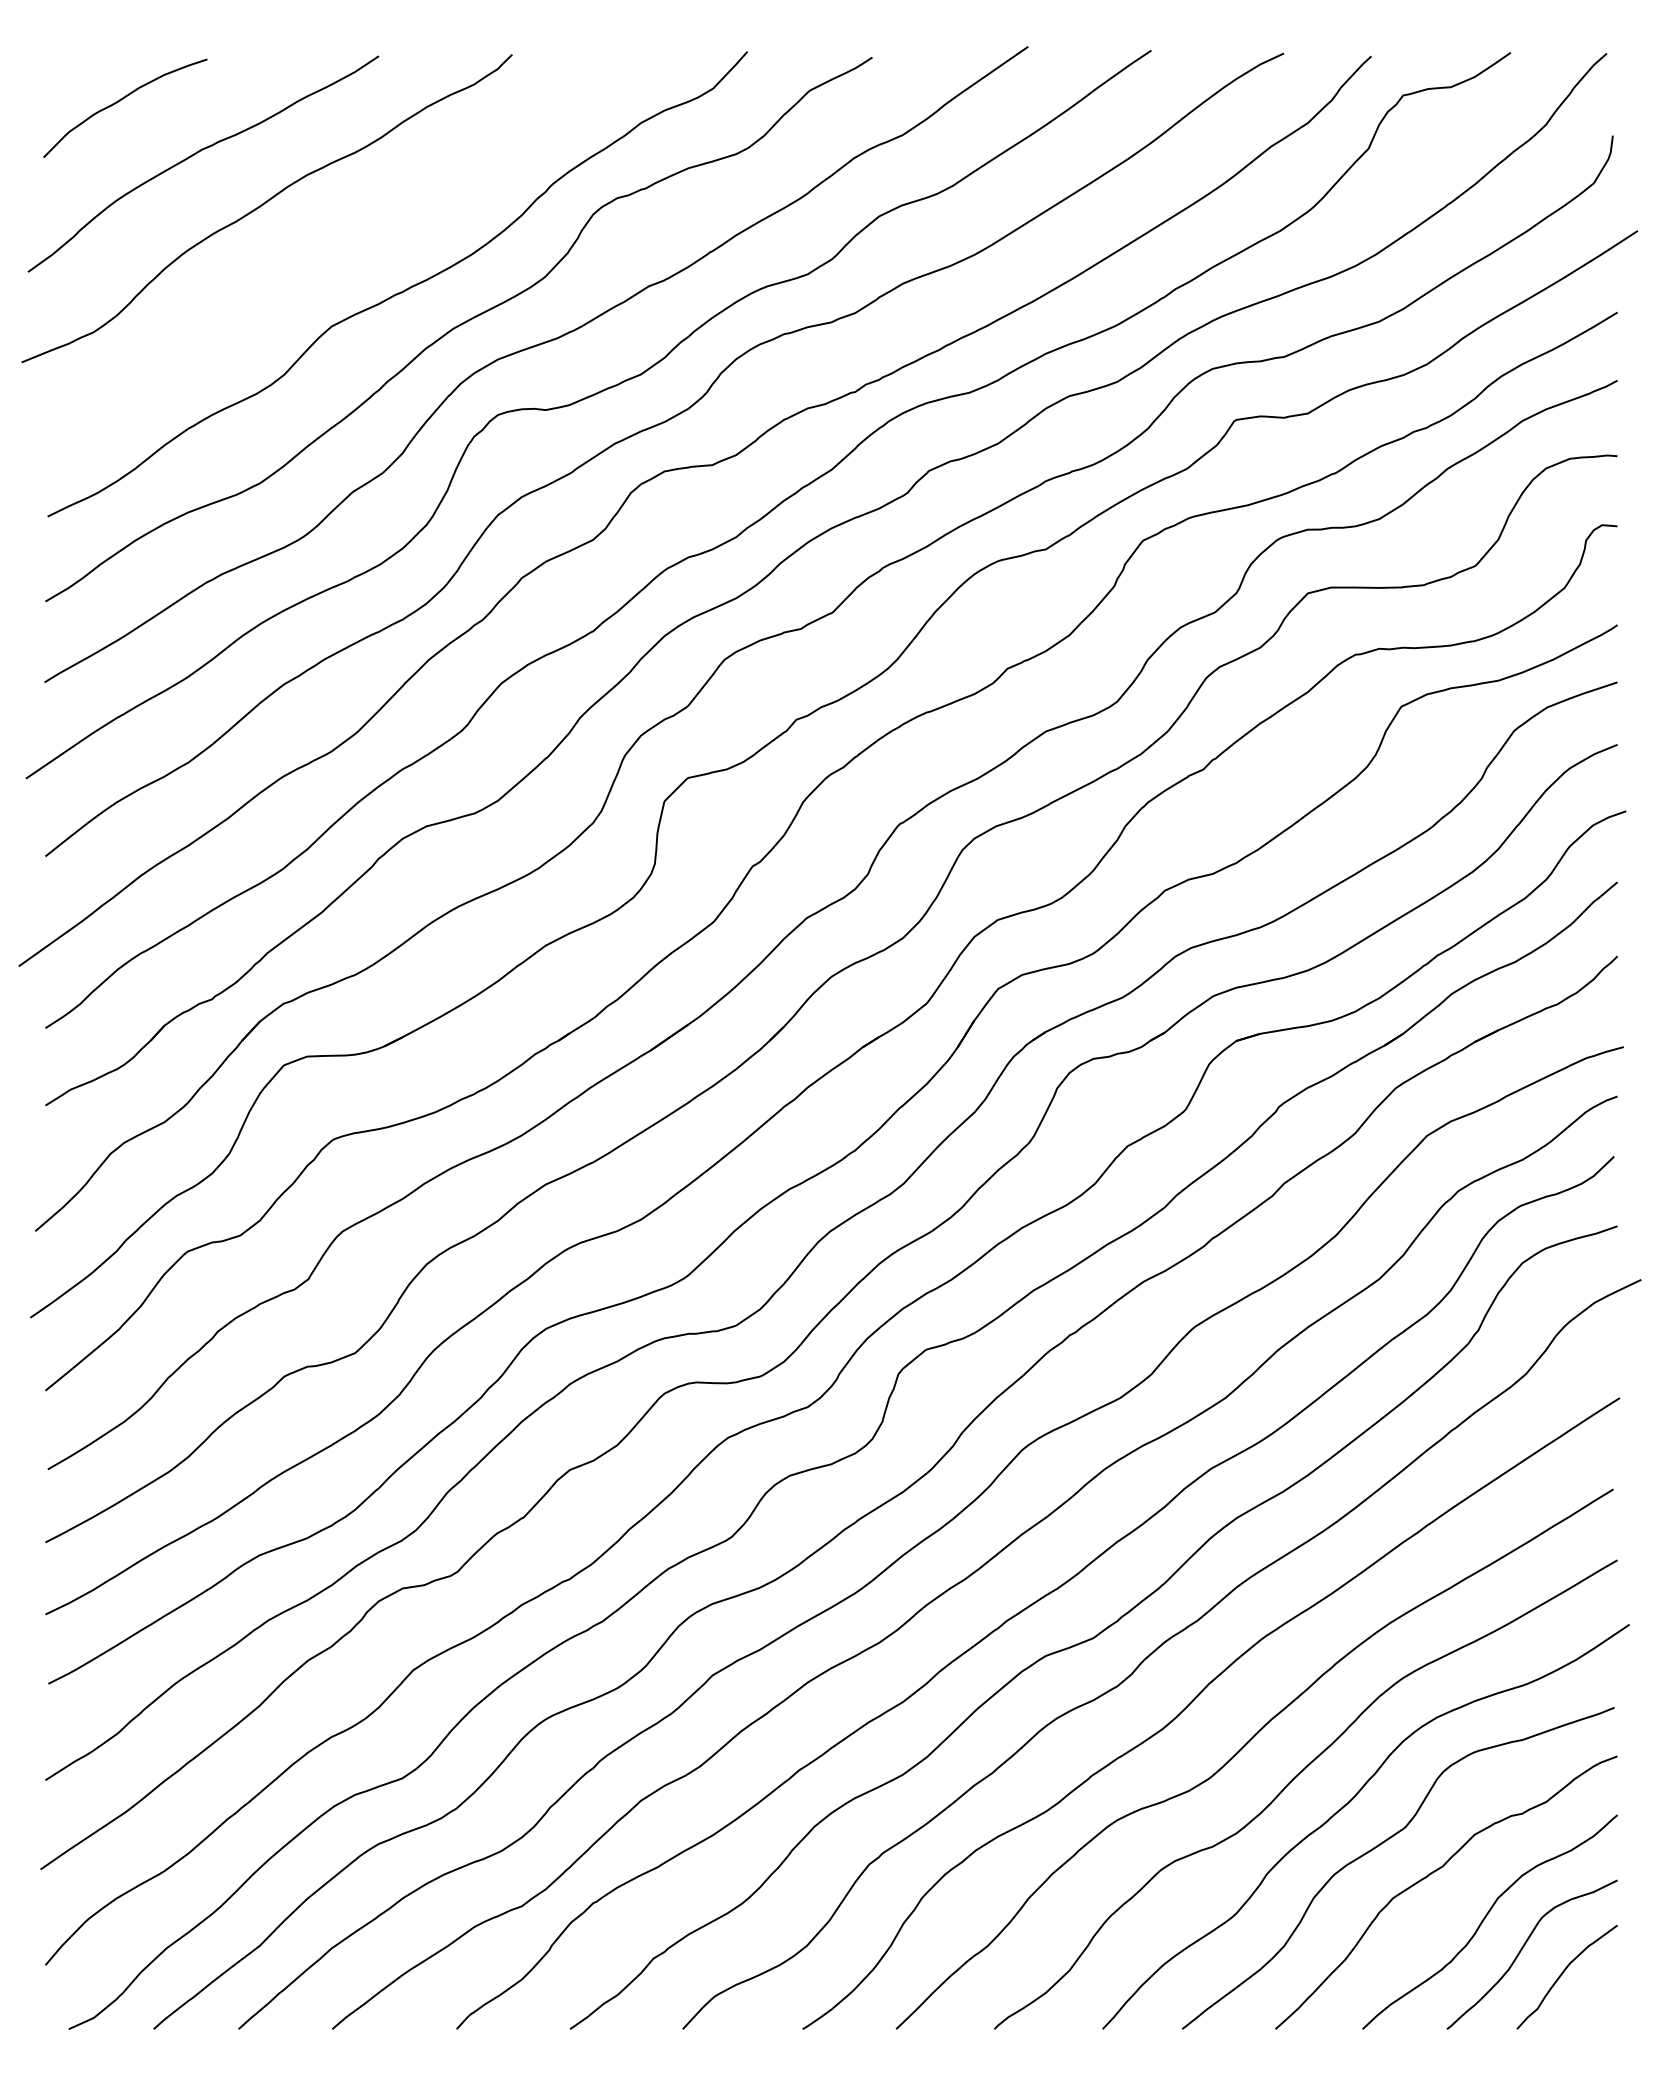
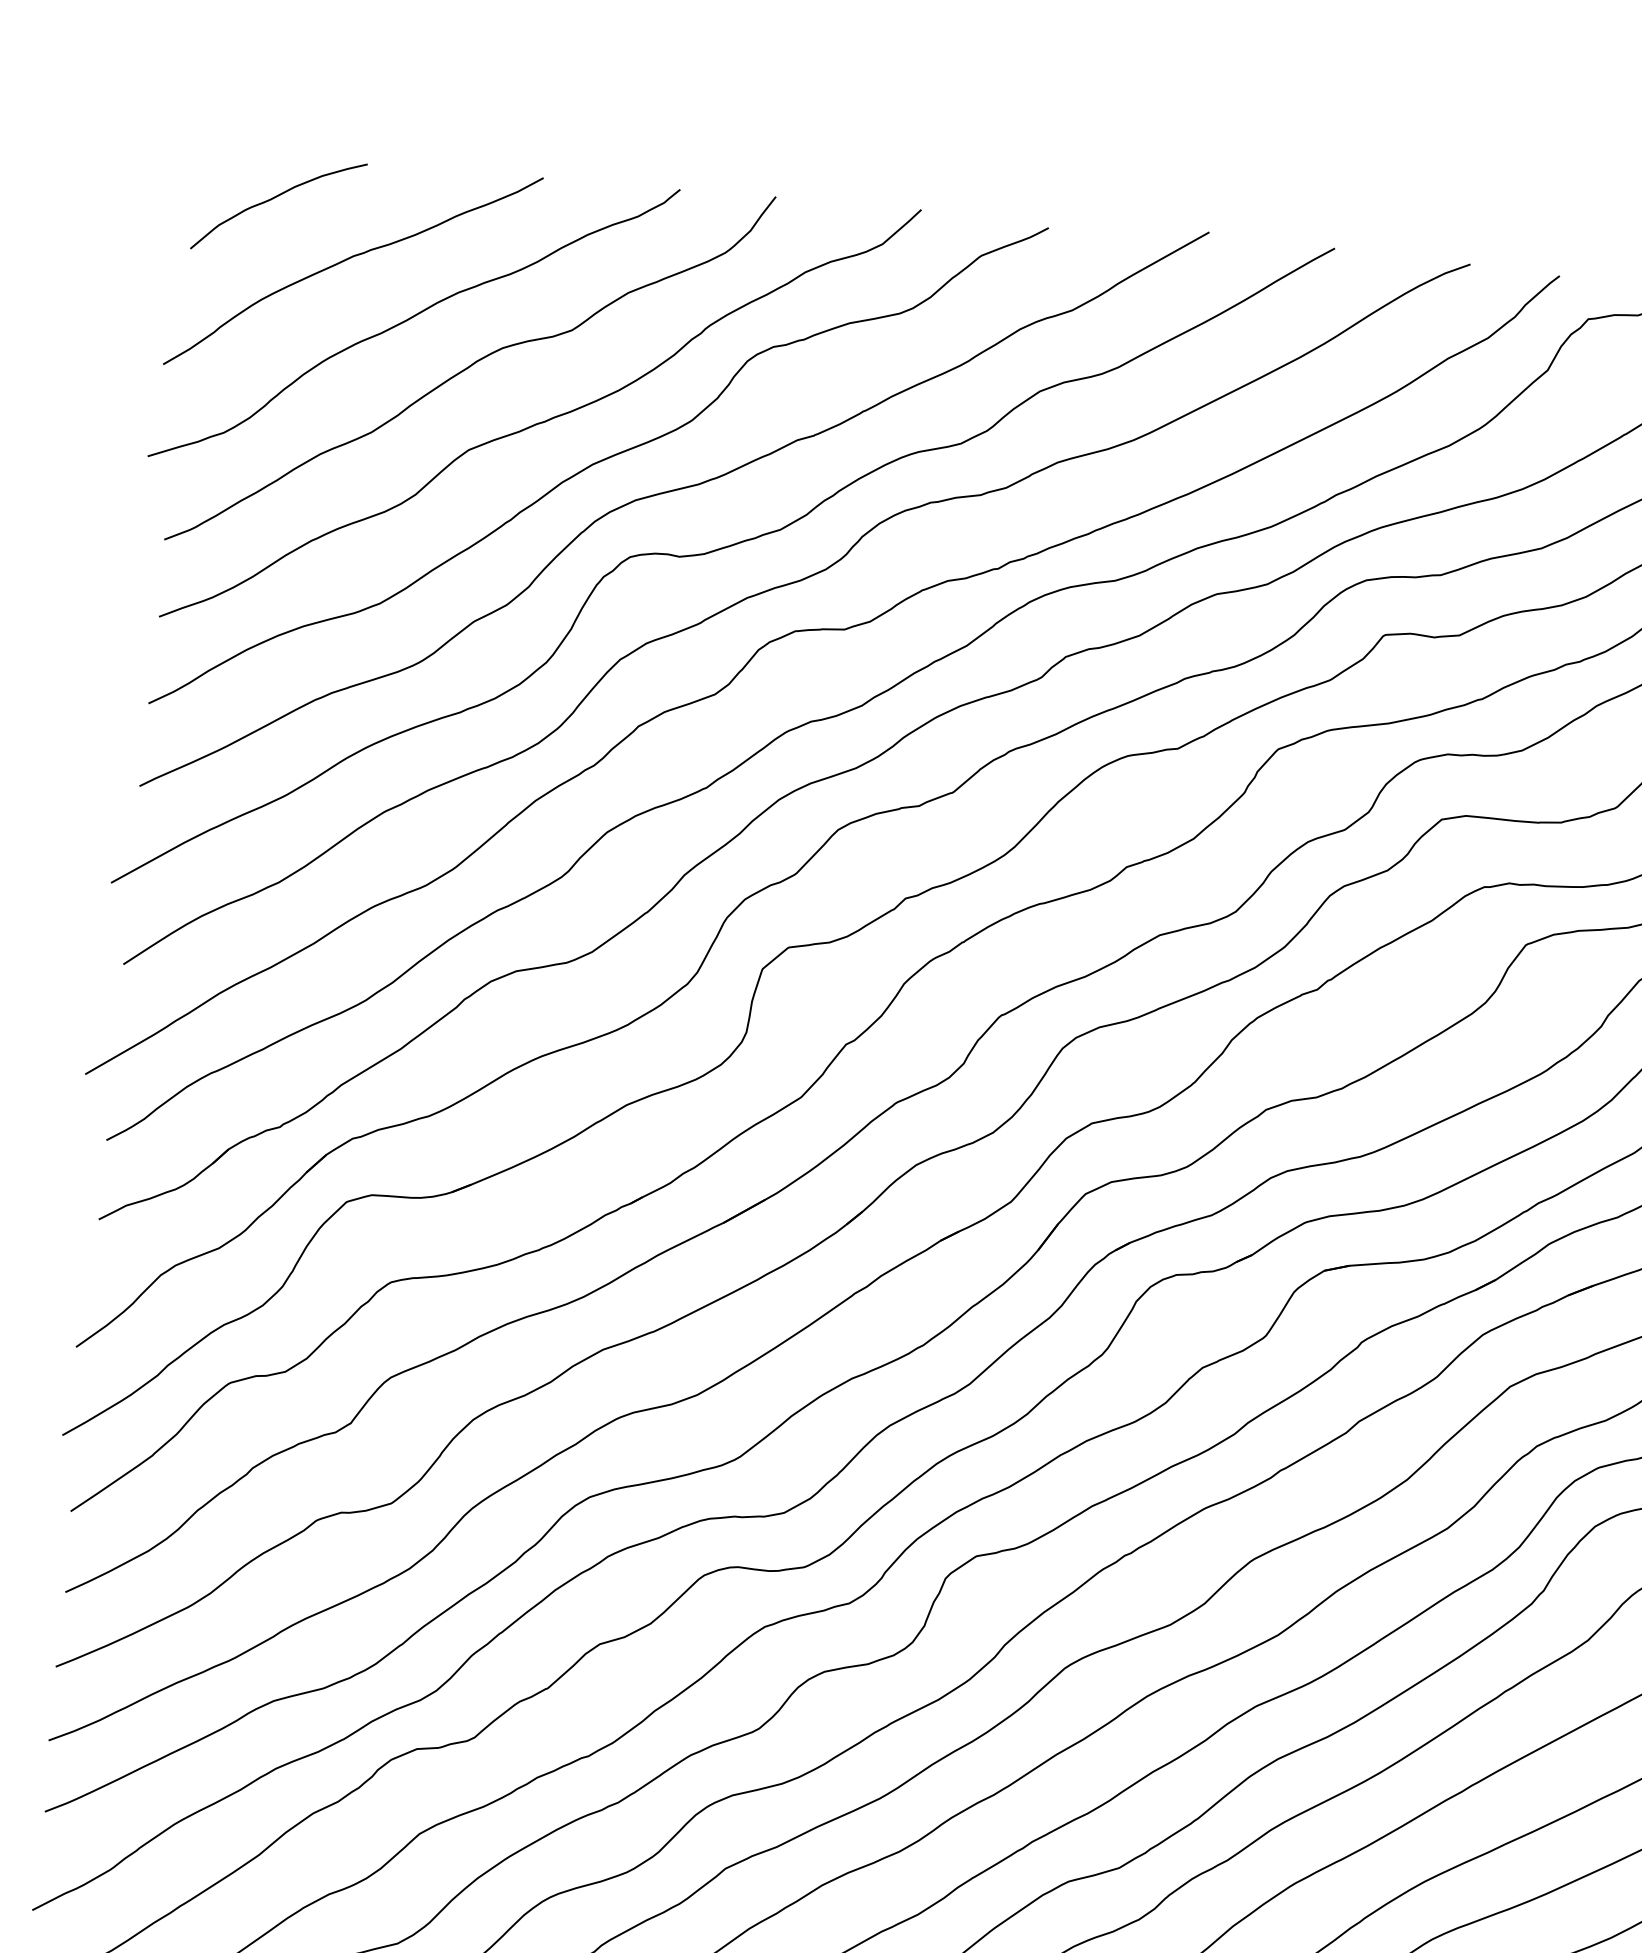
curve: (325, 246) -> (470, 367), added

